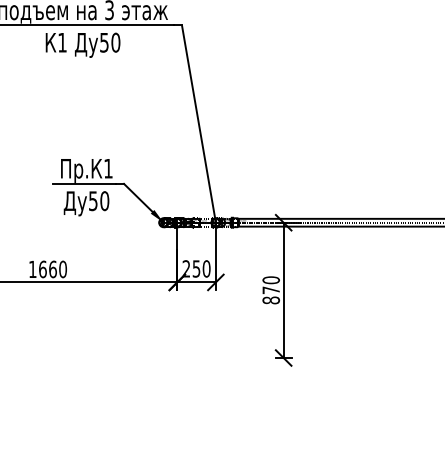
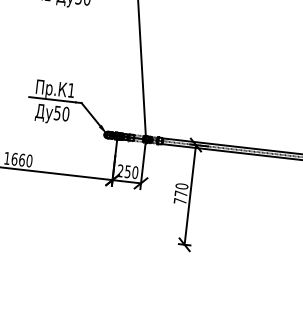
text: (271, 300) -> (180, 201), 870 -> 770

